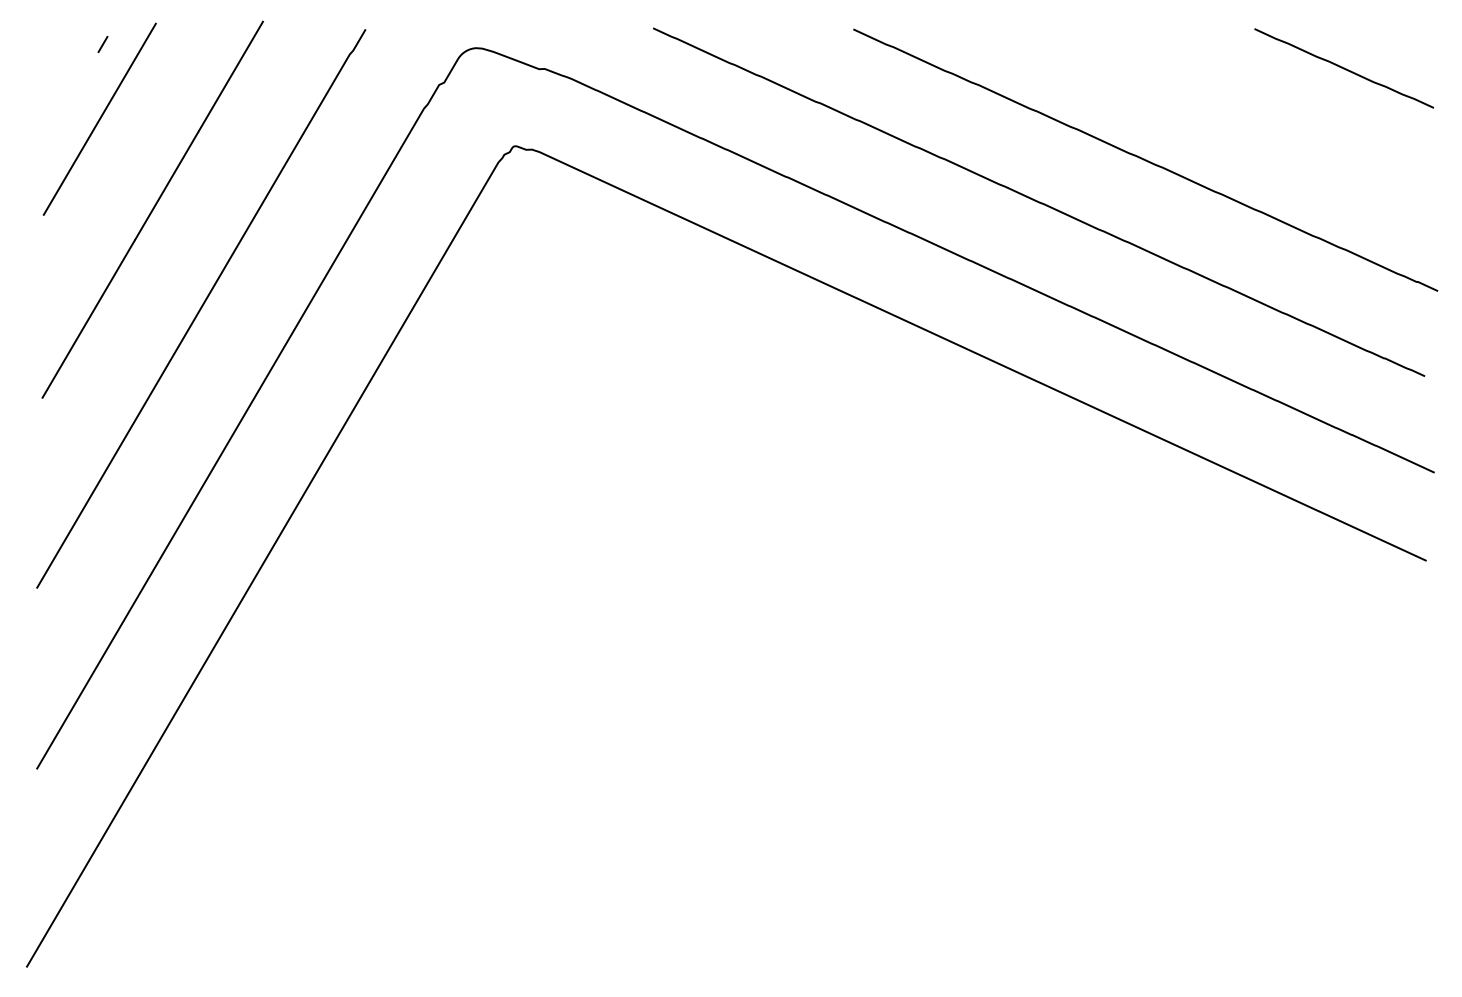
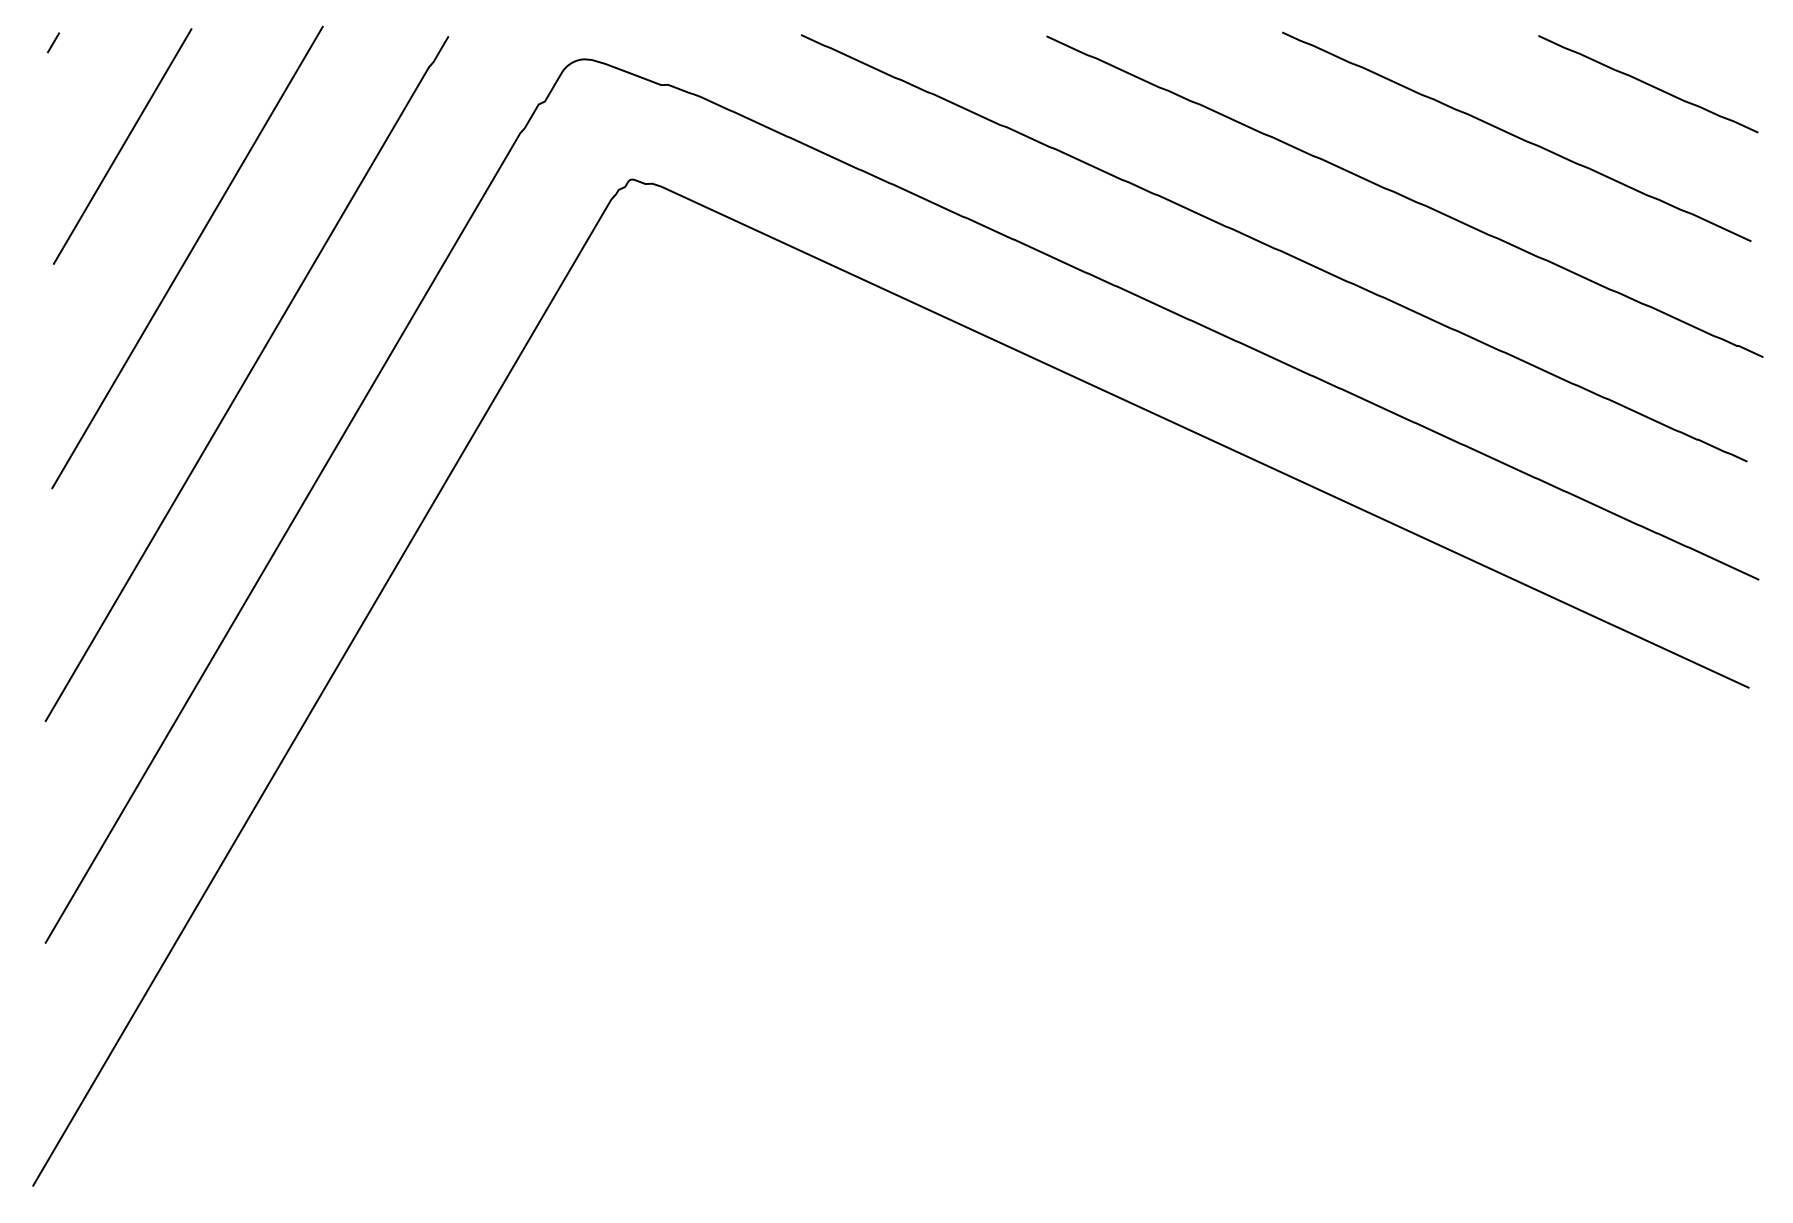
line: (102, 44) -> (53, 42), moved
curve: (1236, 111) -> (1516, 136), added

